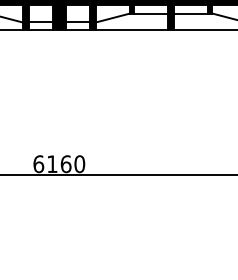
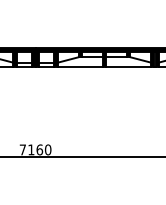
text: (38, 163) -> (22, 149), 6160 -> 7160

